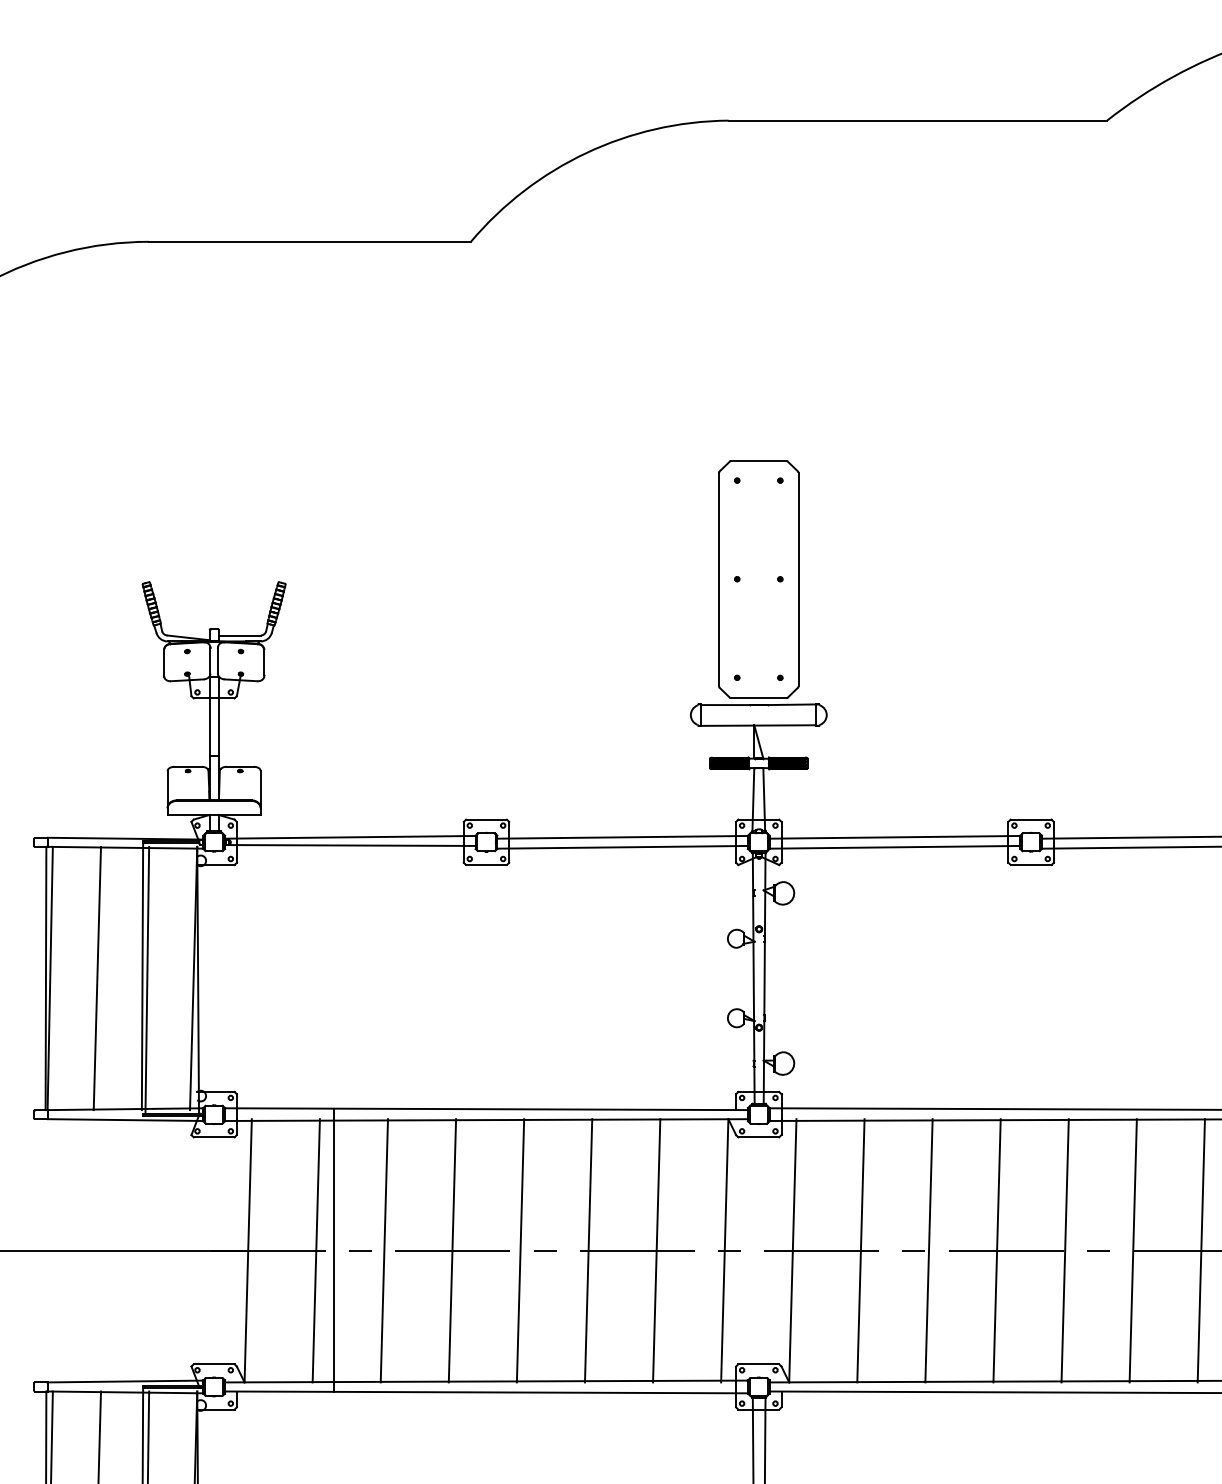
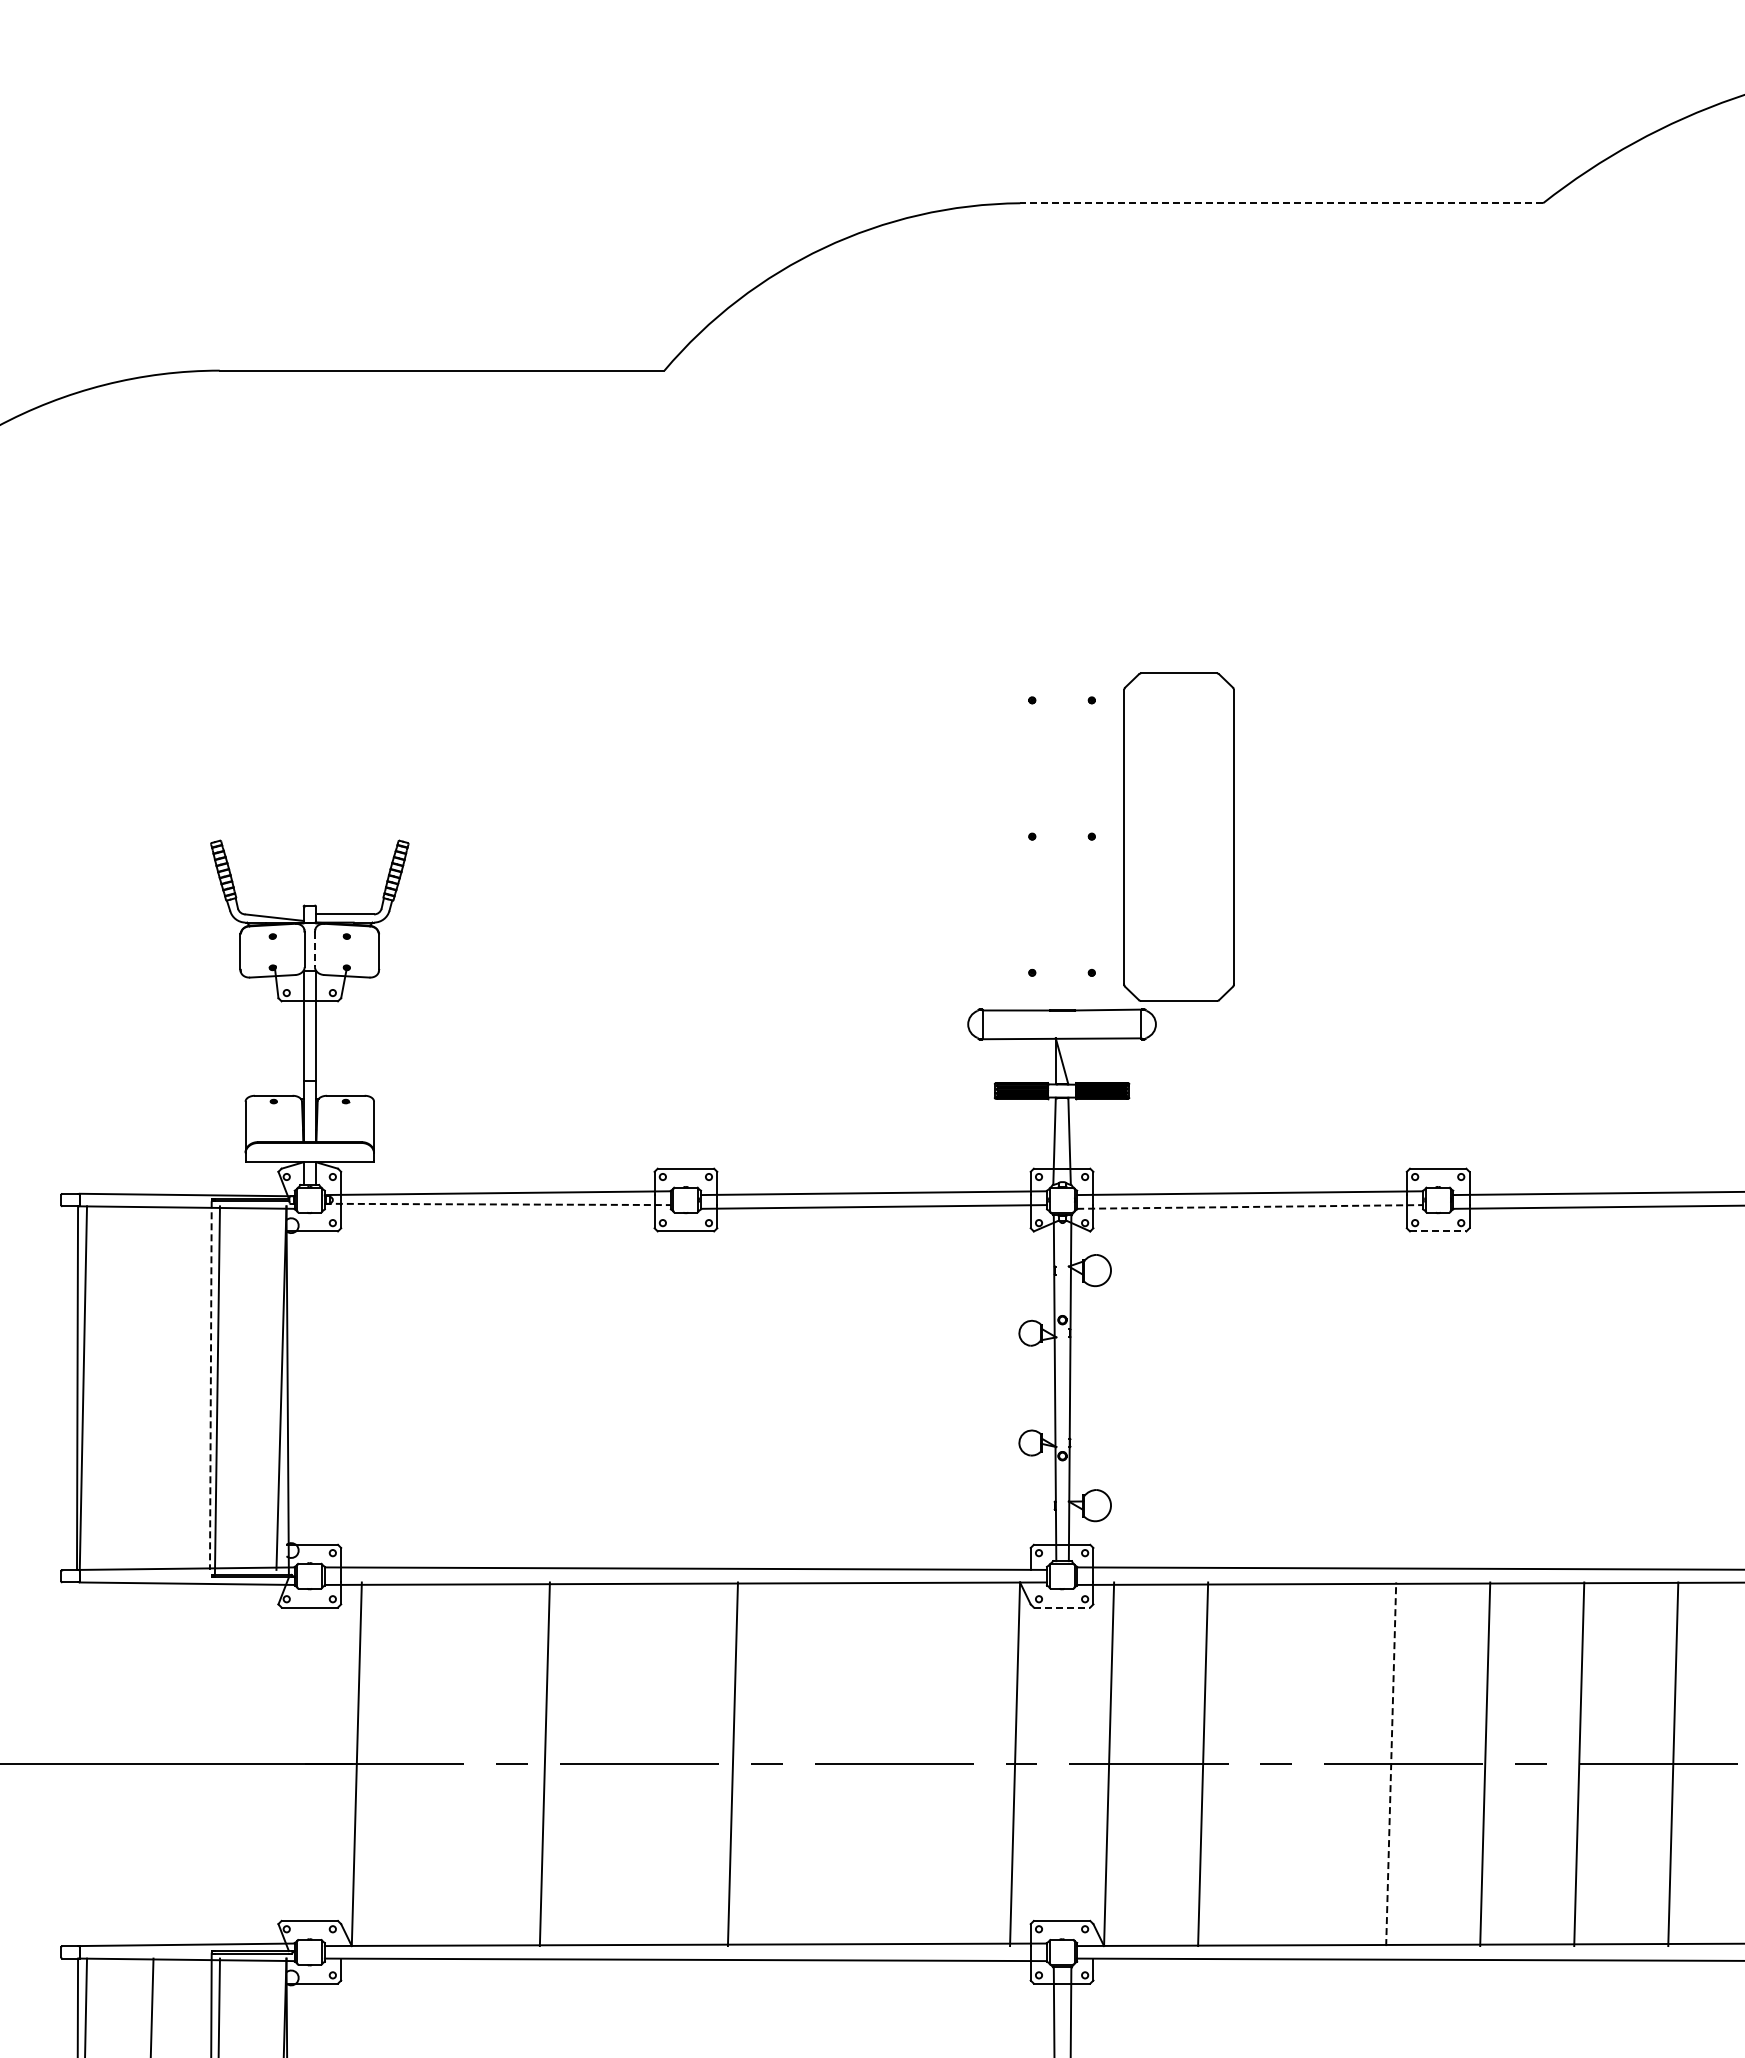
line: (917, 120) -> (1281, 203), solid -> dashed
part: (758, 579) -> (1178, 836), moved
line: (217, 661) -> (314, 950), solid -> dashed
line: (350, 845) -> (498, 1204), solid -> dashed
line: (895, 846) -> (1250, 1206), solid -> dashed
line: (1031, 865) -> (1438, 1231), solid -> dashed
line: (142, 977) -> (210, 1386), solid -> dashed
line: (97, 978) -> (148, 1387), removed
line: (759, 1137) -> (1062, 1607), solid -> dashed
line: (316, 1250) -> (450, 1764), removed
line: (333, 1250) -> (474, 1763), removed
line: (452, 1250) -> (638, 1764), removed
line: (588, 1250) -> (826, 1764), removed
line: (657, 1250) -> (921, 1764), removed
line: (929, 1250) -> (1297, 1764), removed
line: (997, 1250) -> (1391, 1764), solid -> dashed

